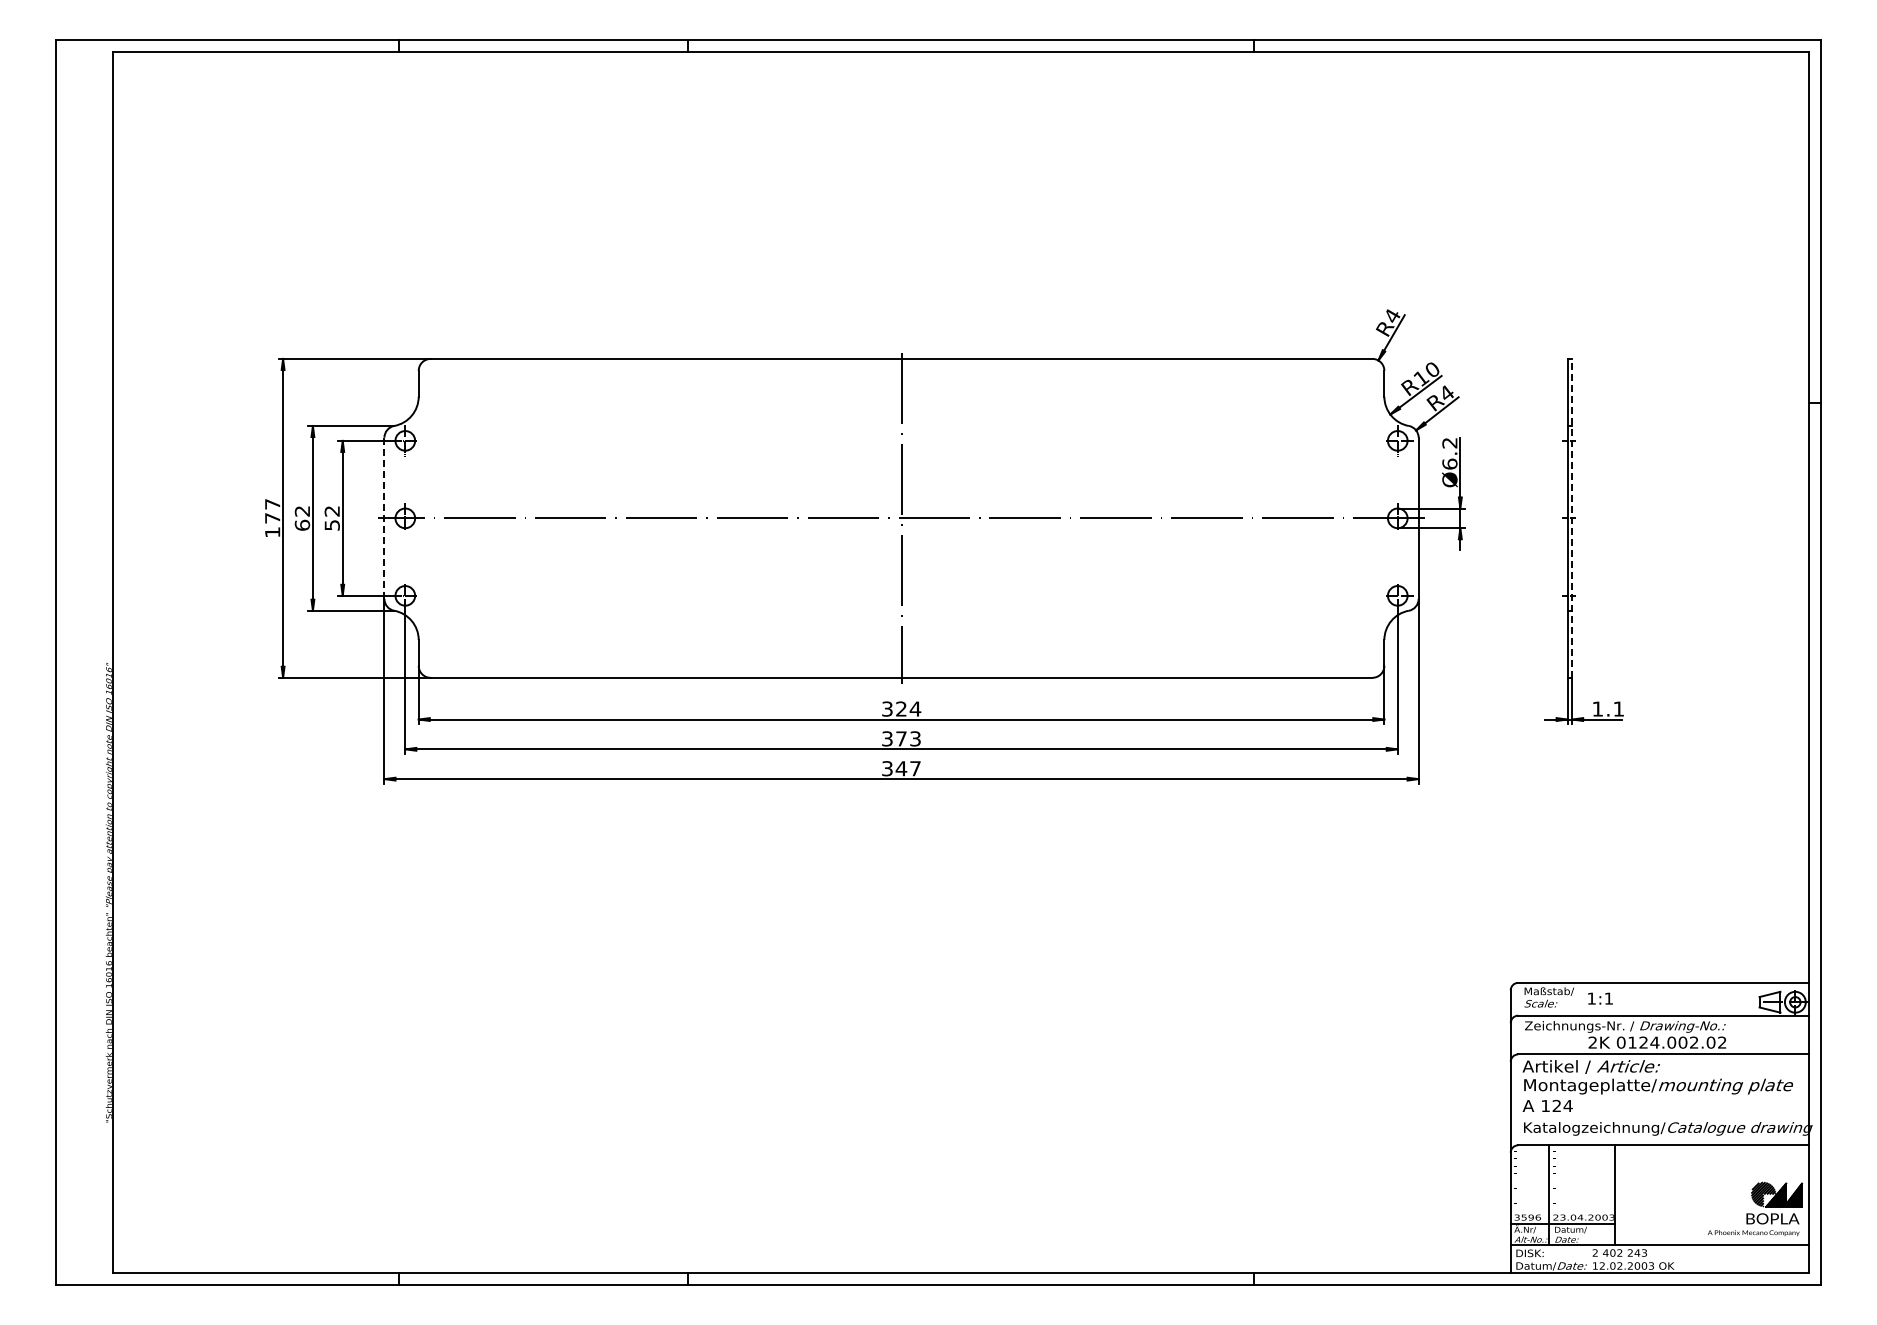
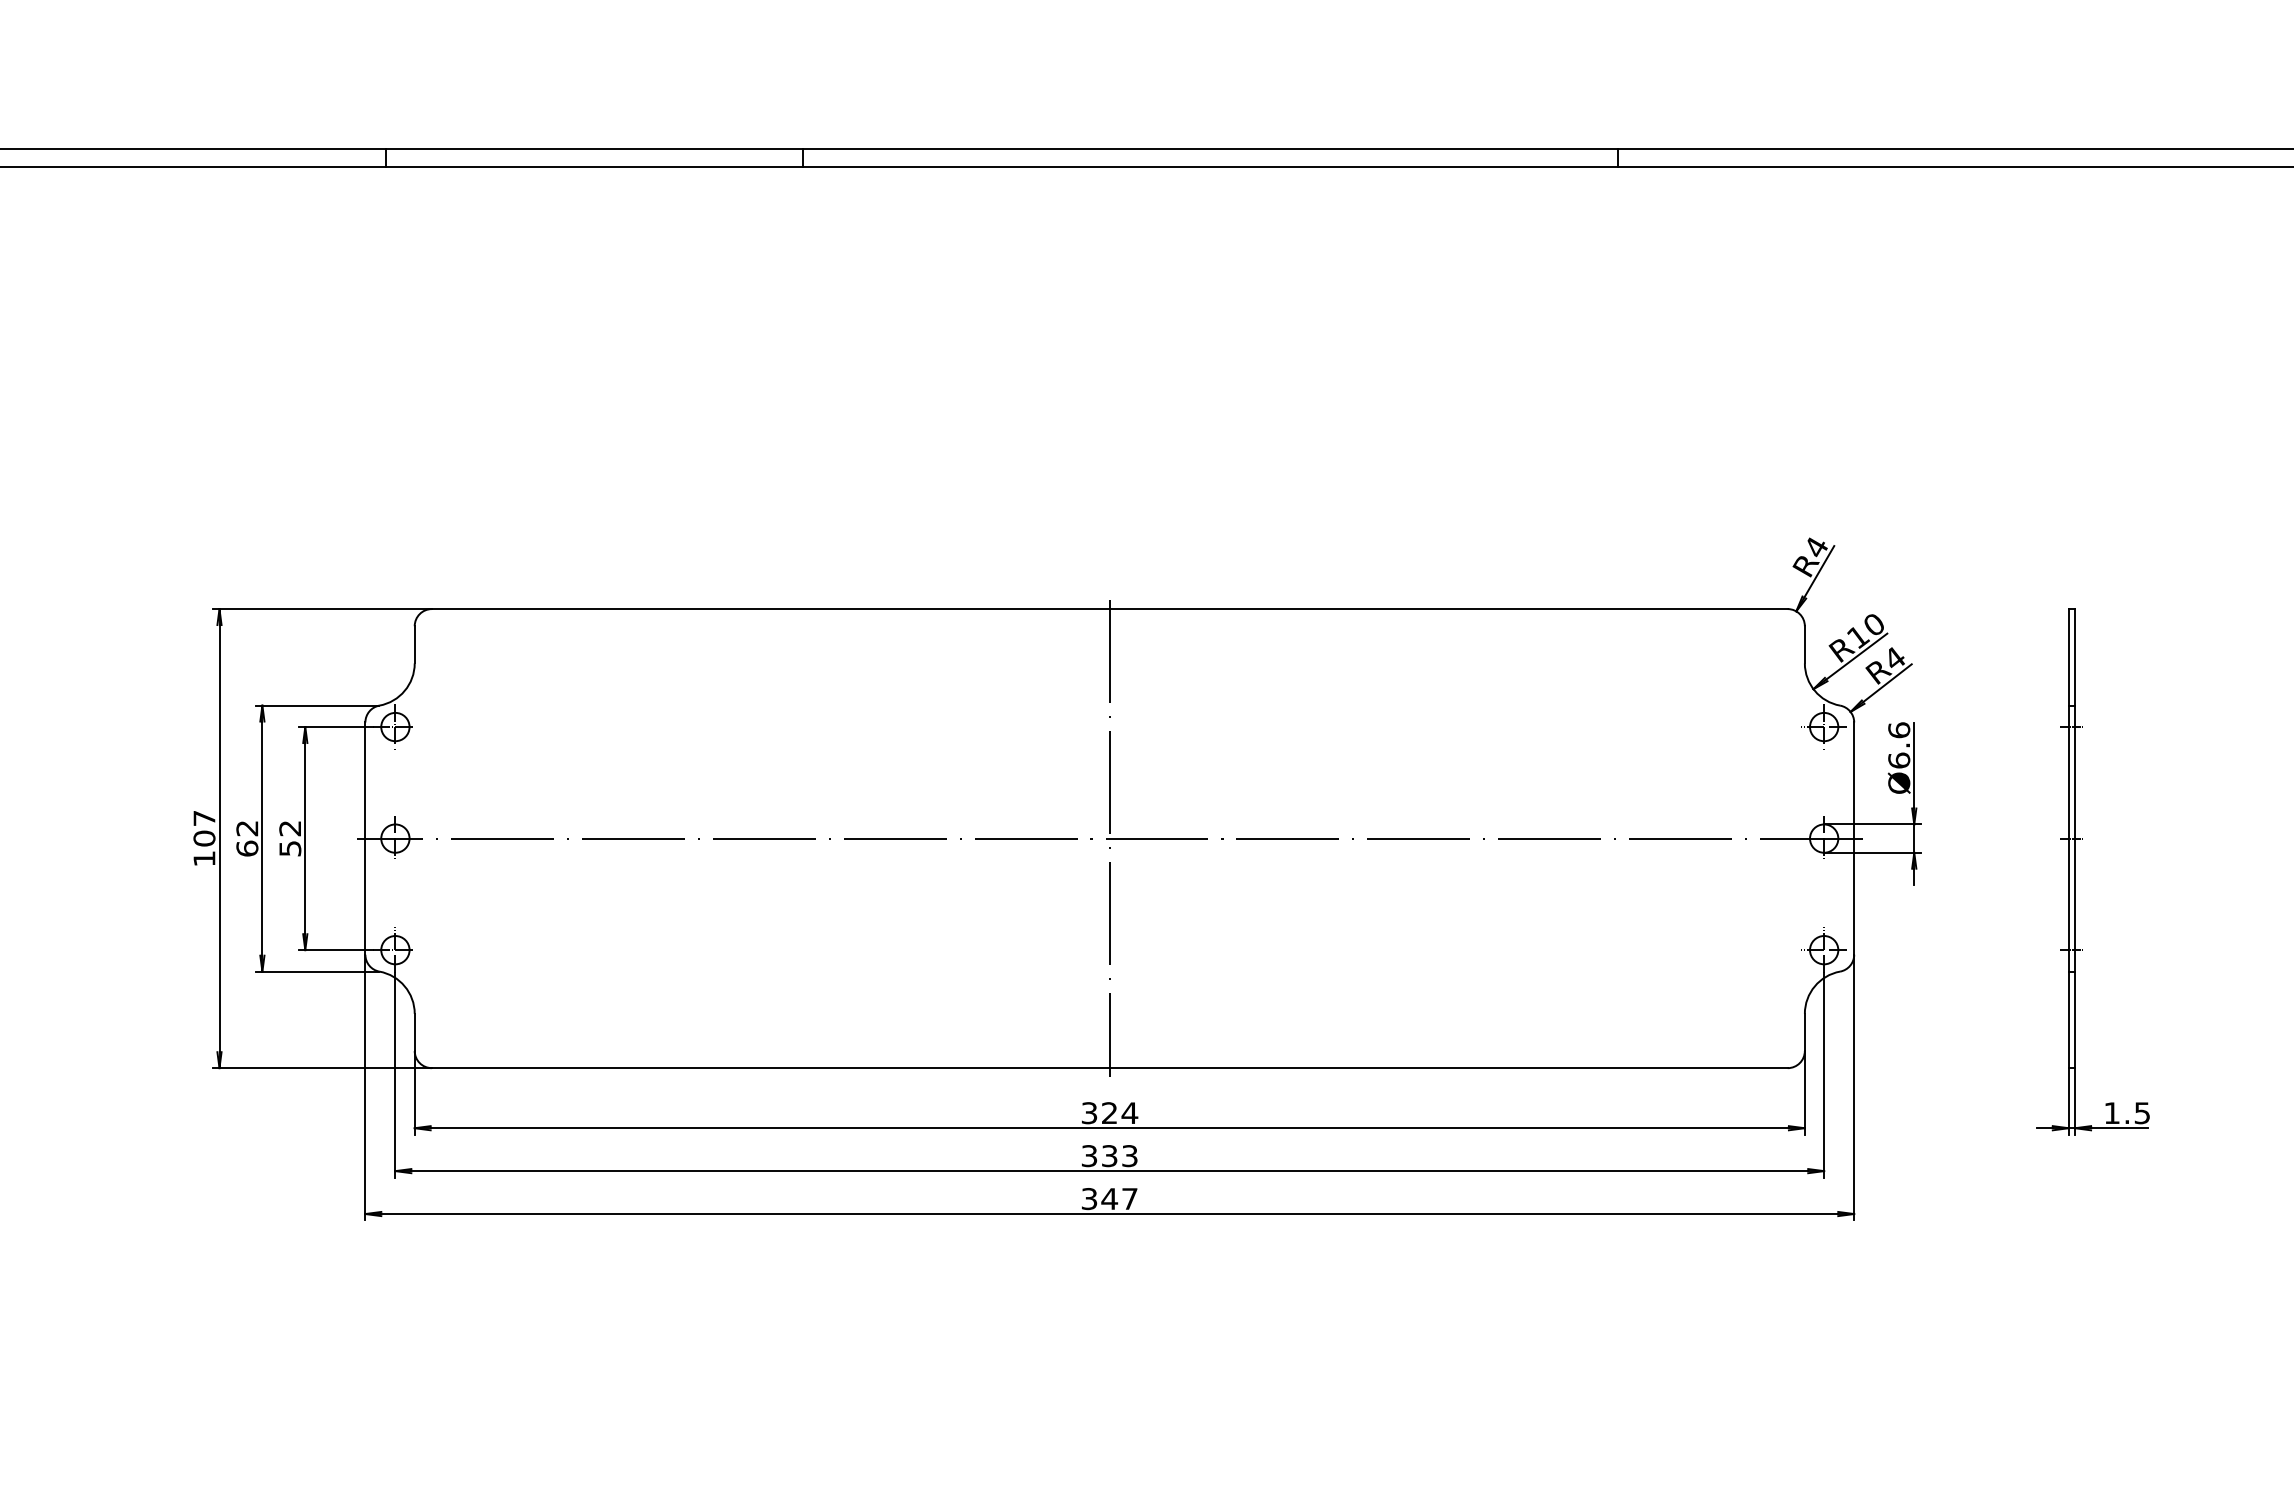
text: (1449, 442) -> (1898, 729), Ø6.2 -> Ø6.6
text: (272, 517) -> (204, 837), 177 -> 107
line: (1572, 517) -> (2075, 837), dashed -> solid
line: (384, 518) -> (365, 838), dashed -> solid
text: (1618, 708) -> (2141, 1112), 1.1 -> 1.5
text: (901, 738) -> (1109, 1155), 373 -> 333

